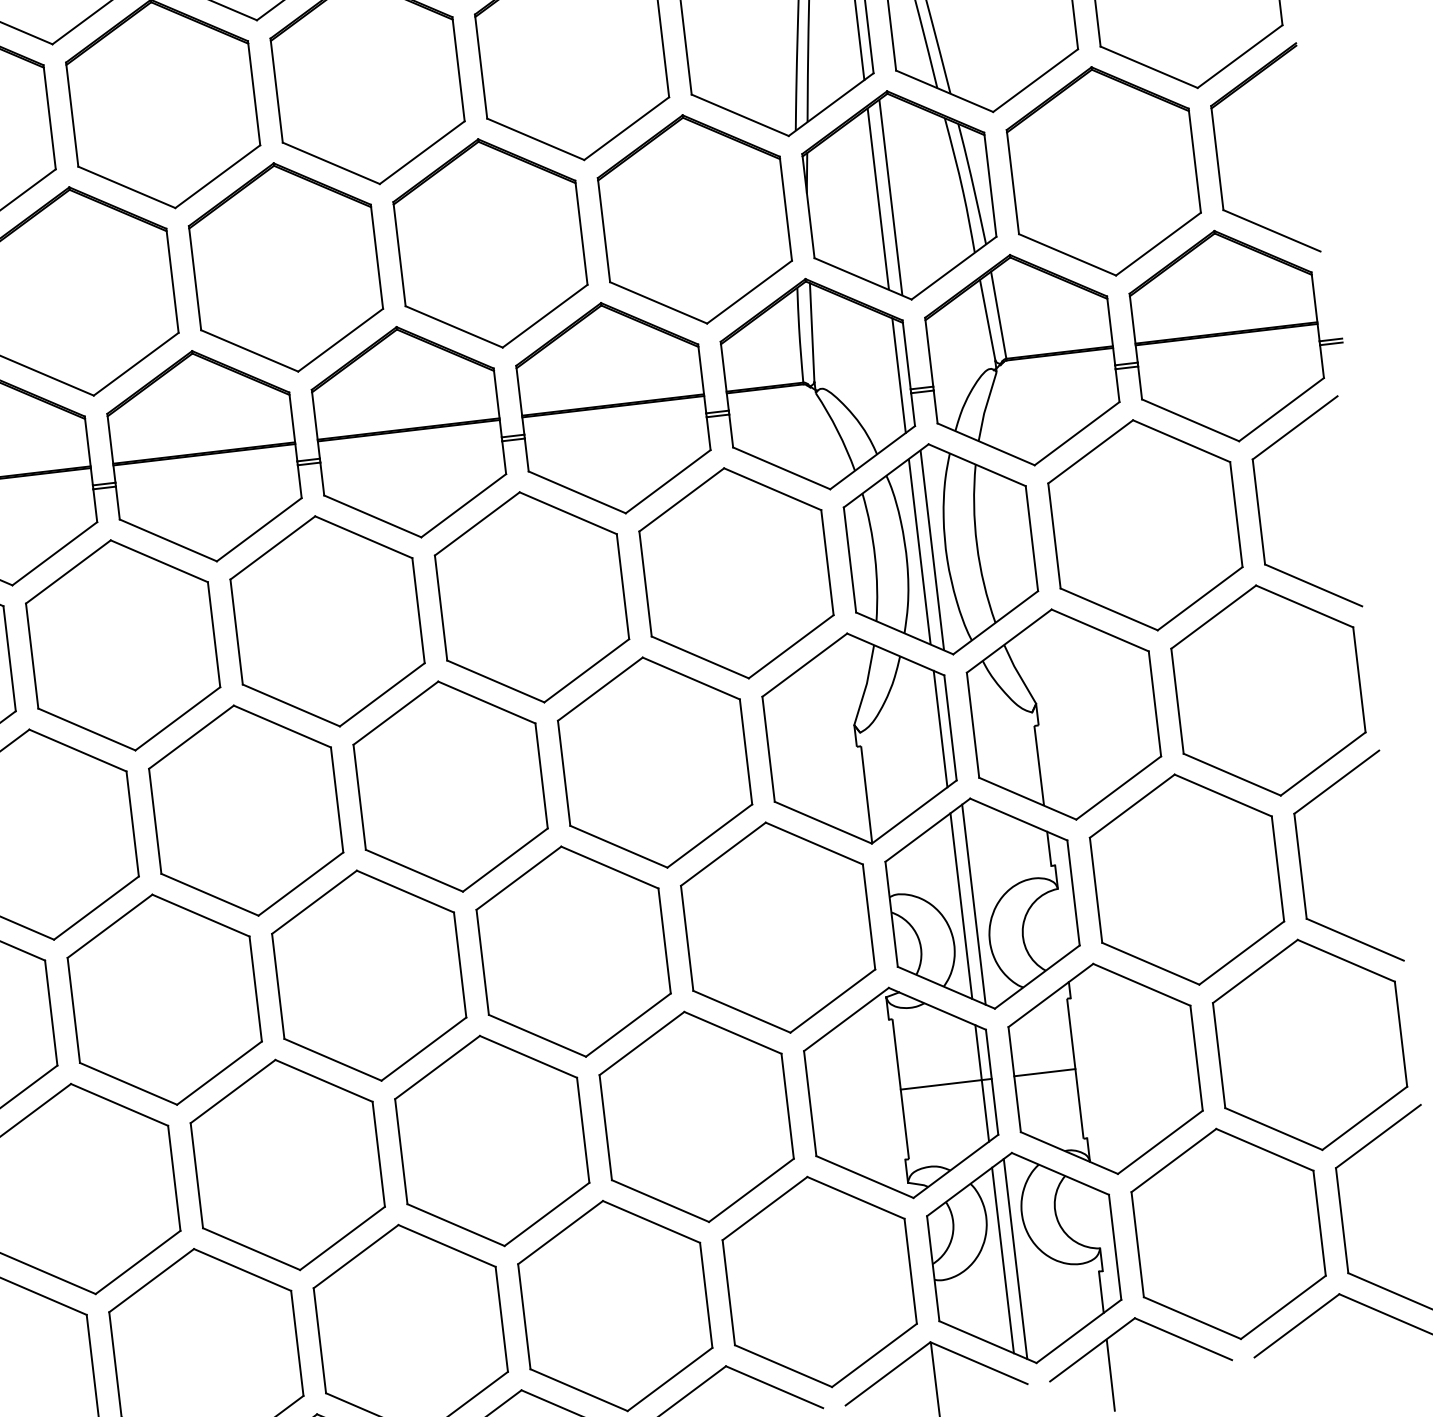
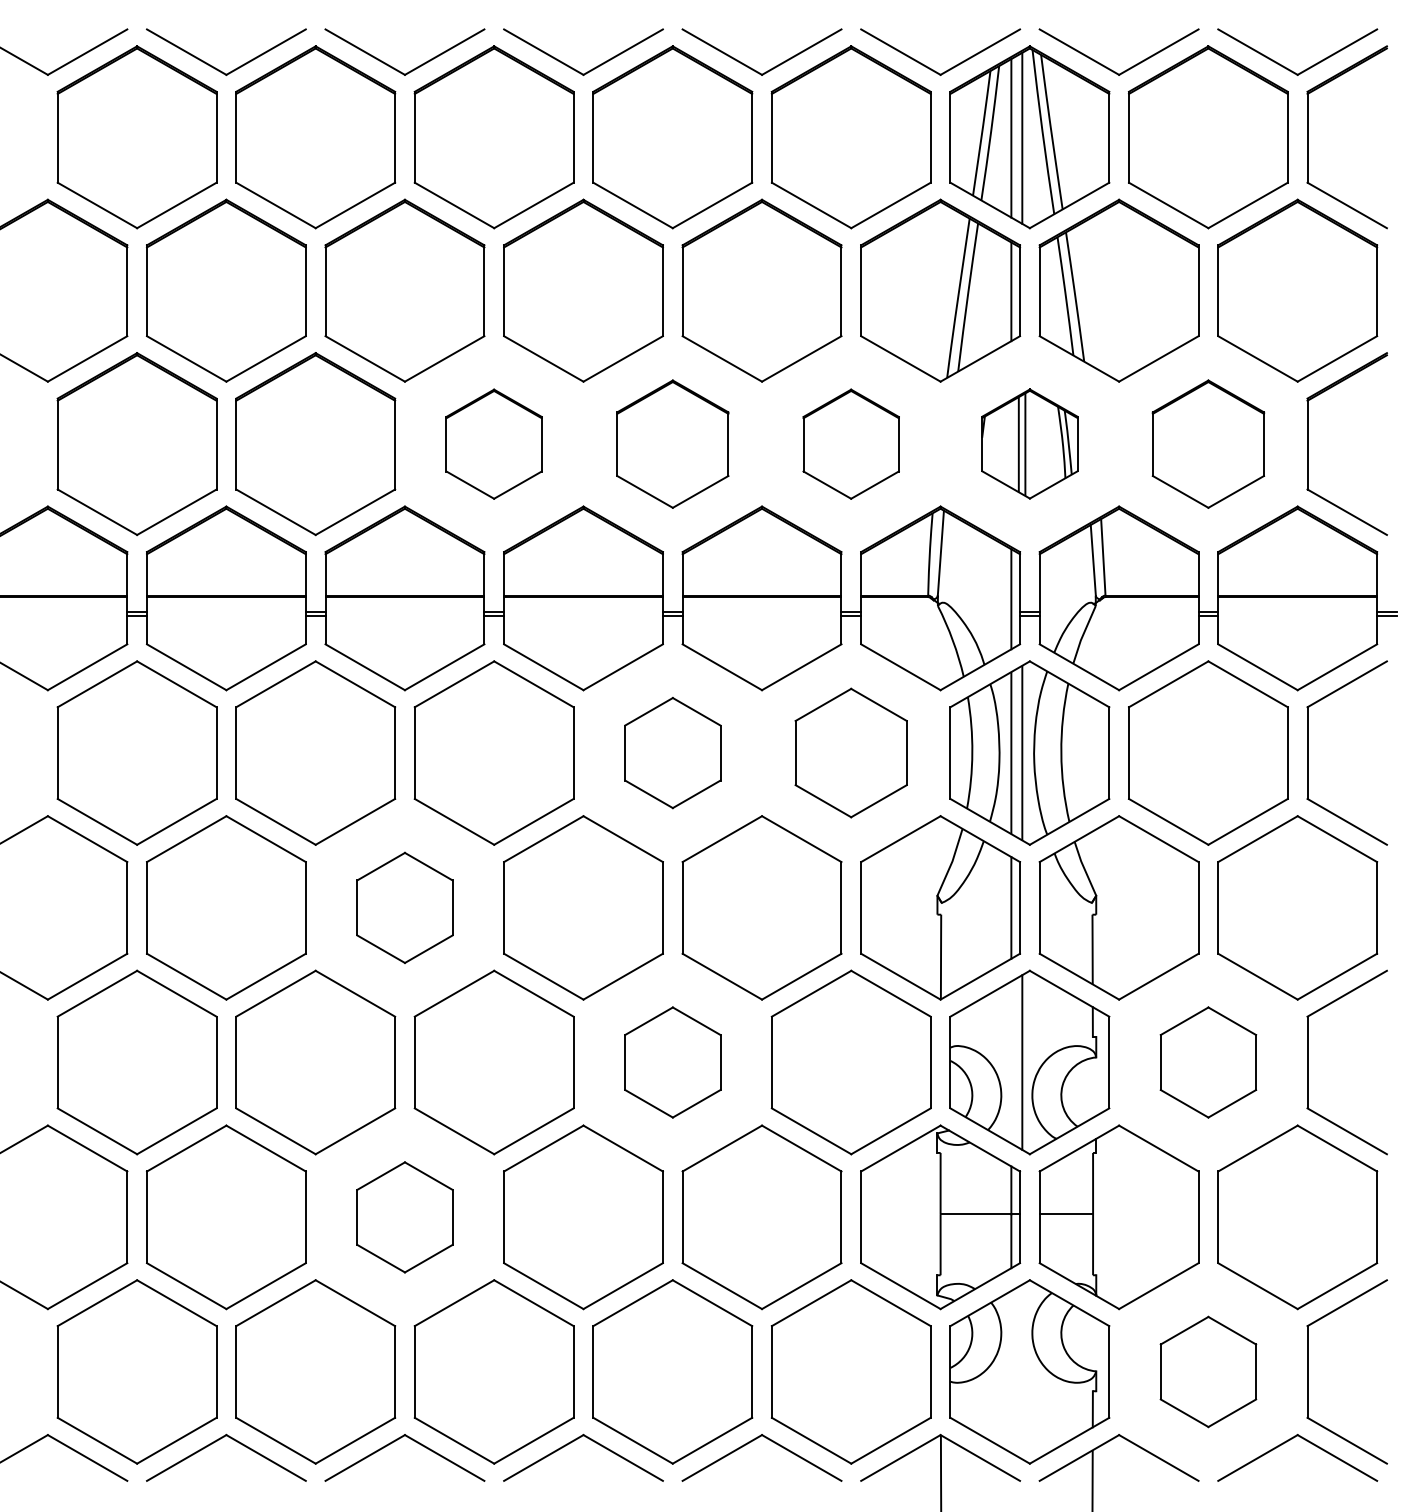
part: (1103, 171) -> (1208, 444), size x0.7
part: (898, 194) -> (1029, 443), size x0.6
part: (694, 220) -> (850, 444), size x0.6
part: (490, 244) -> (672, 444), size x0.7
part: (285, 268) -> (493, 444), size x0.6
part: (735, 572) -> (850, 752), size x0.7
part: (531, 596) -> (672, 752), size x0.6
part: (245, 810) -> (404, 907), size x0.6
part: (1187, 879) -> (1208, 1062), size x0.6
line: (961, 906) -> (1011, 1062), removed
part: (573, 951) -> (672, 1062), size x0.6
part: (287, 1165) -> (404, 1217), size x0.6
part: (1228, 1233) -> (1208, 1371), size x0.6
line: (1015, 1258) -> (1022, 1371), removed
line: (1003, 1259) -> (1011, 1371), removed

